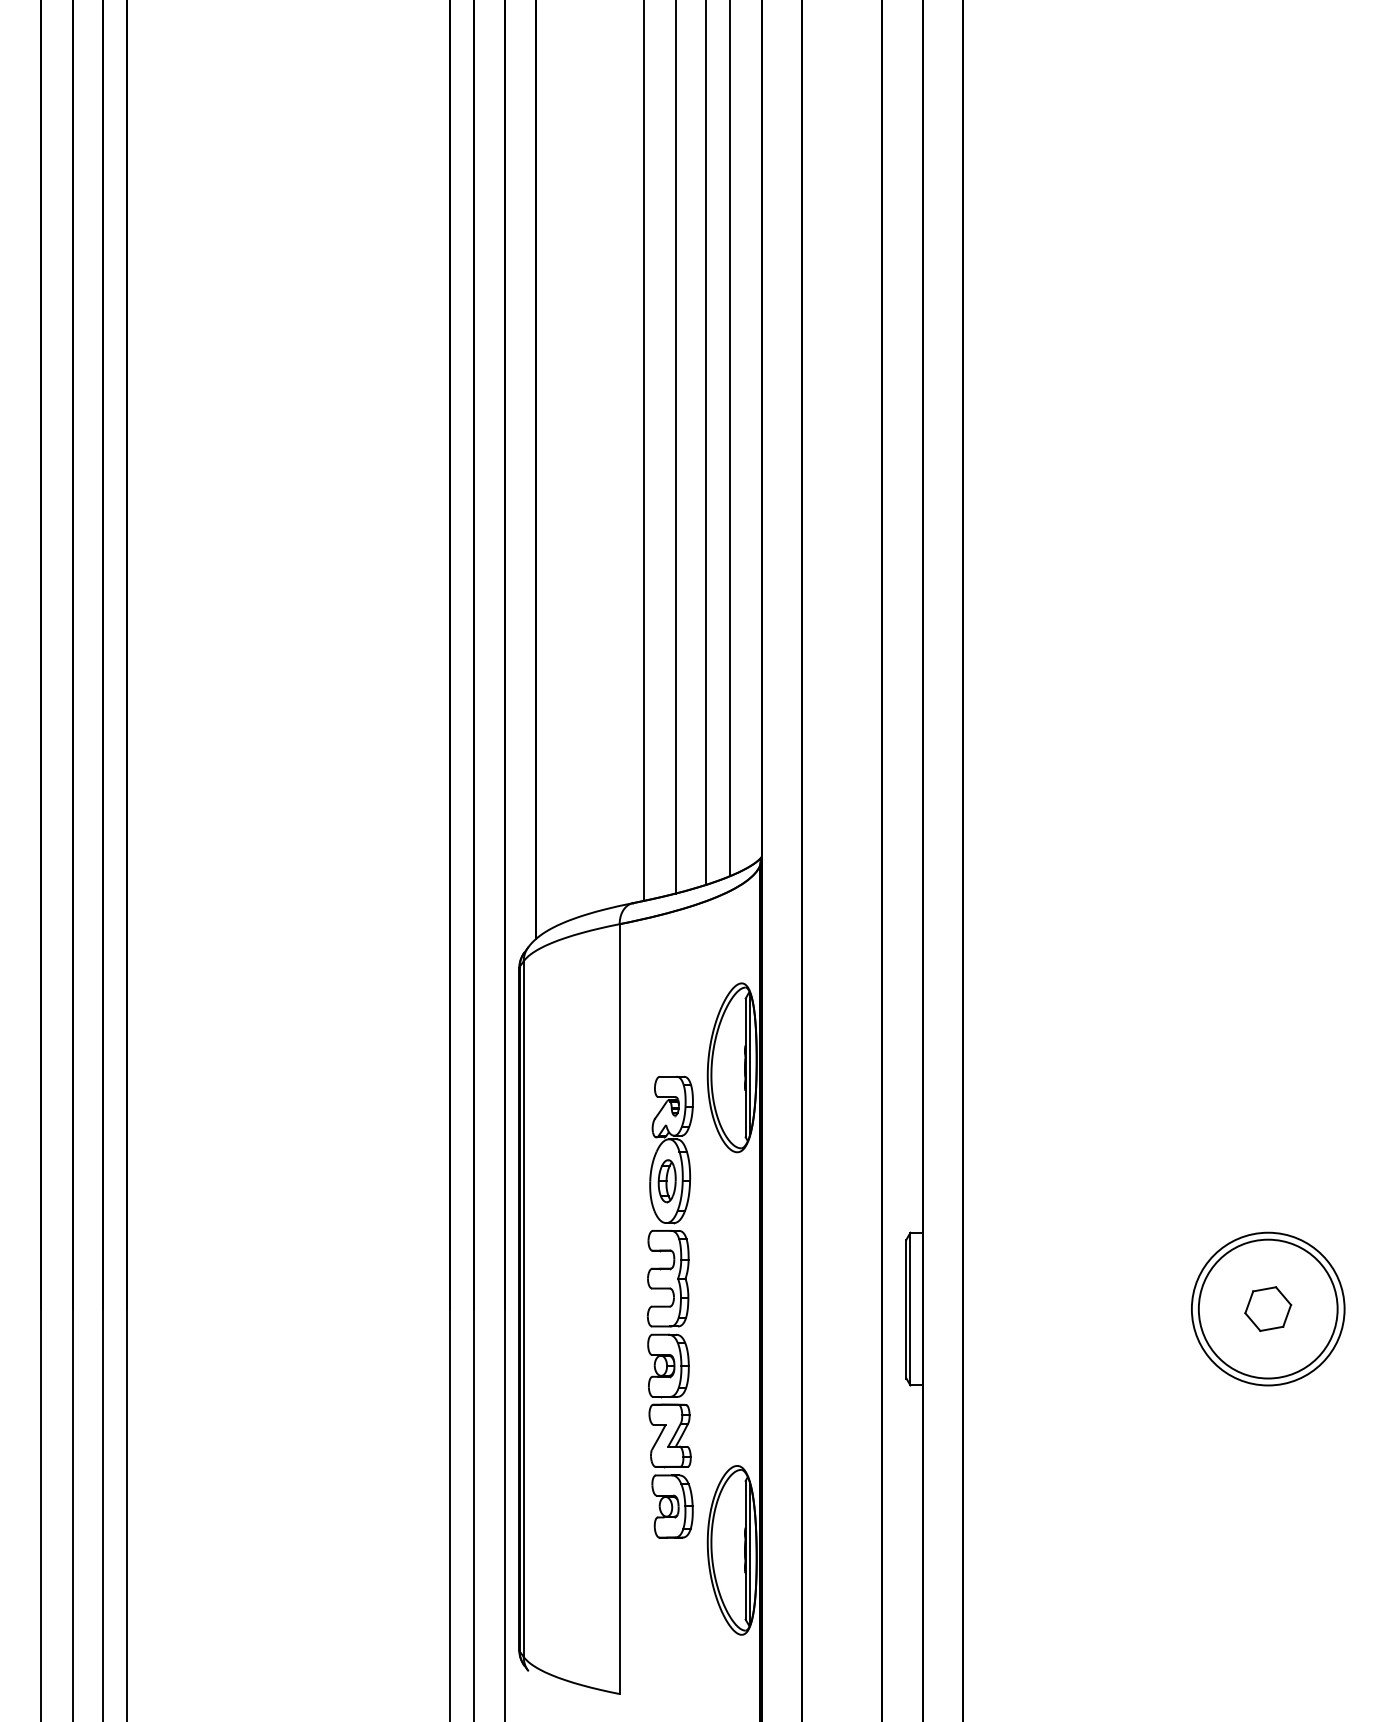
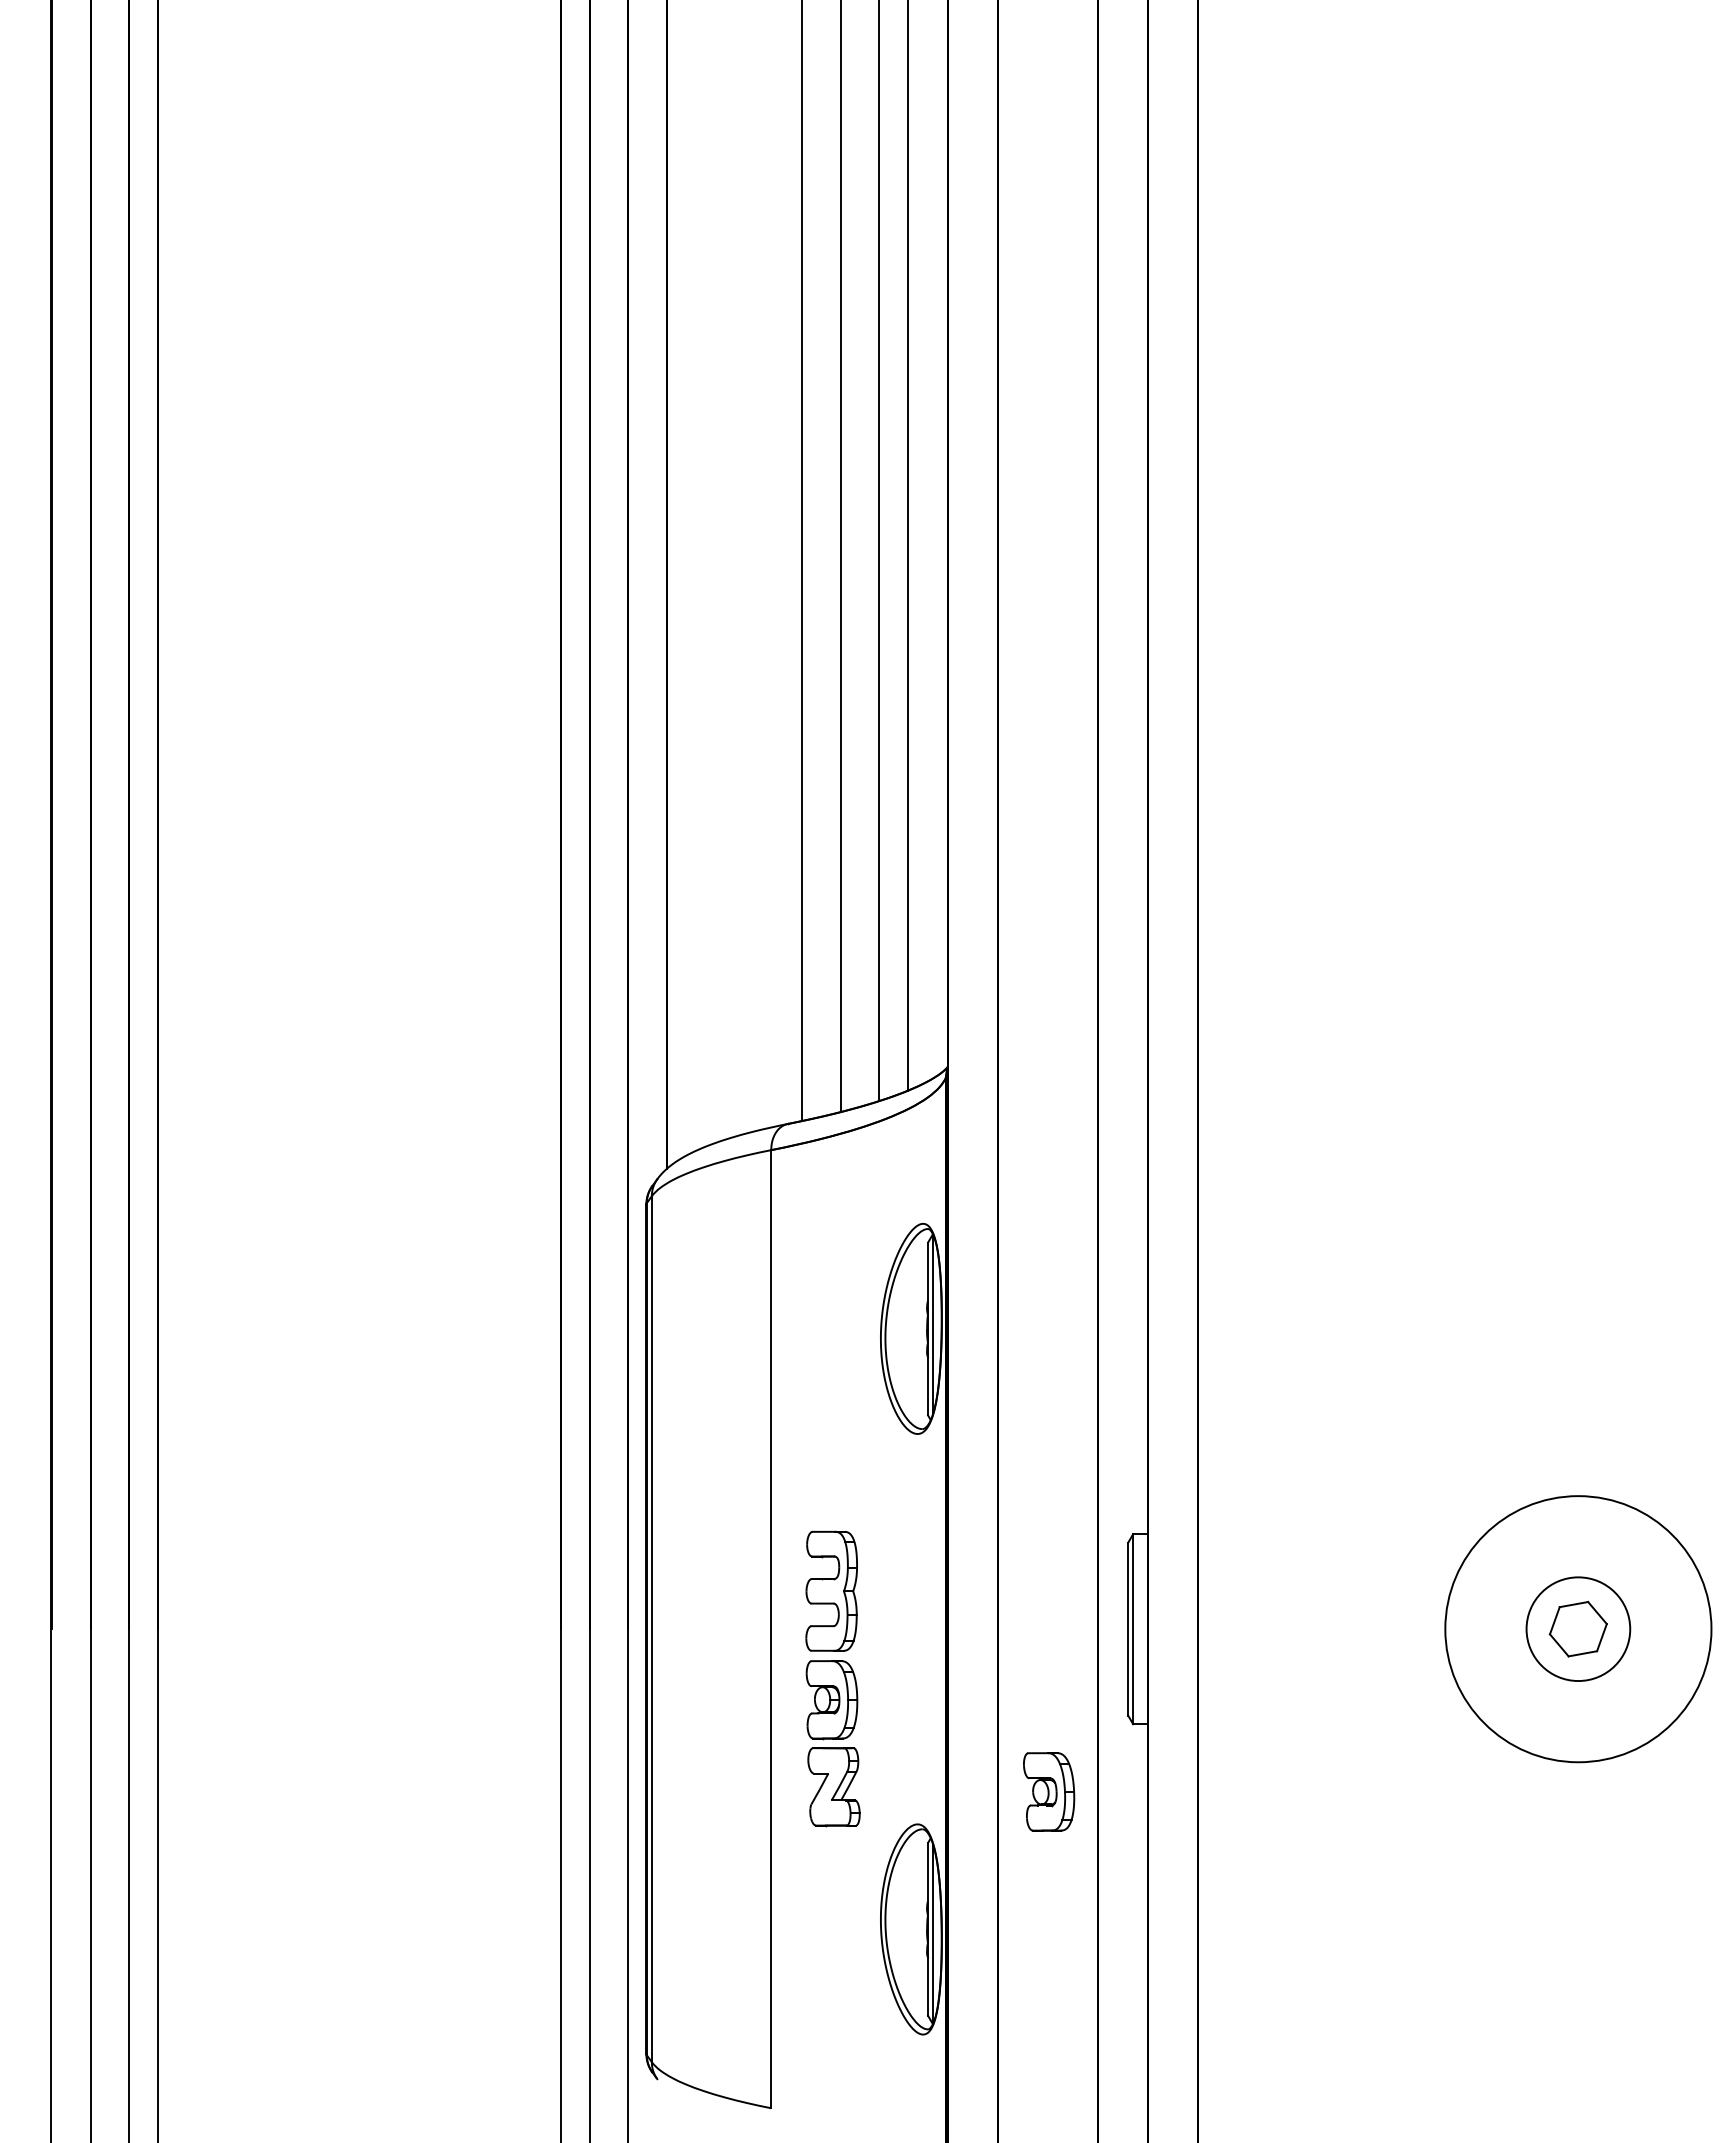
part: (671, 1150) -> (835, 1431), removed
circle: (1268, 1308) -> (1578, 1628), size x0.6
circle: (1268, 1309) -> (1578, 1629), size x1.4
part: (672, 1506) -> (1049, 1791), moved

